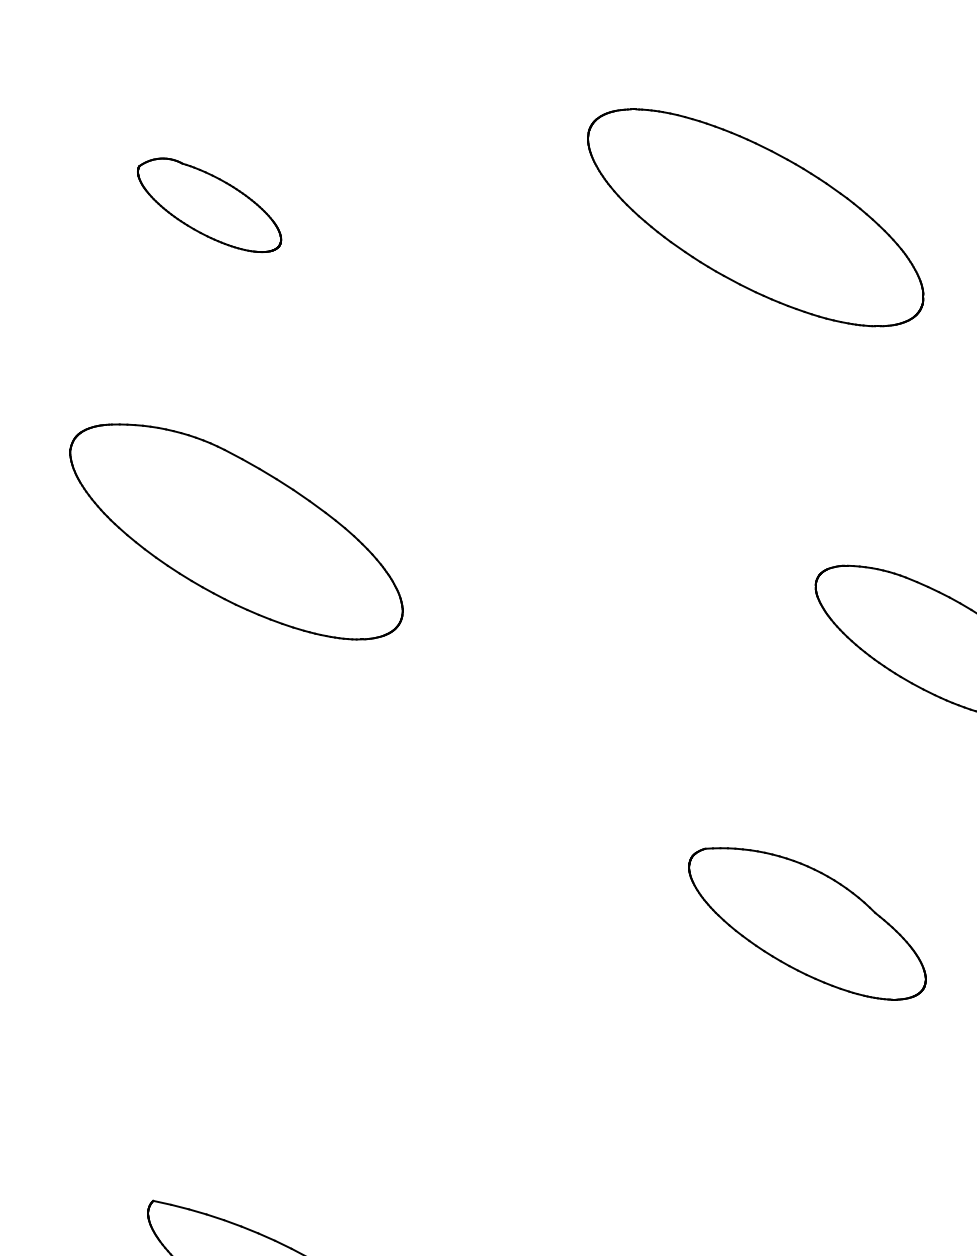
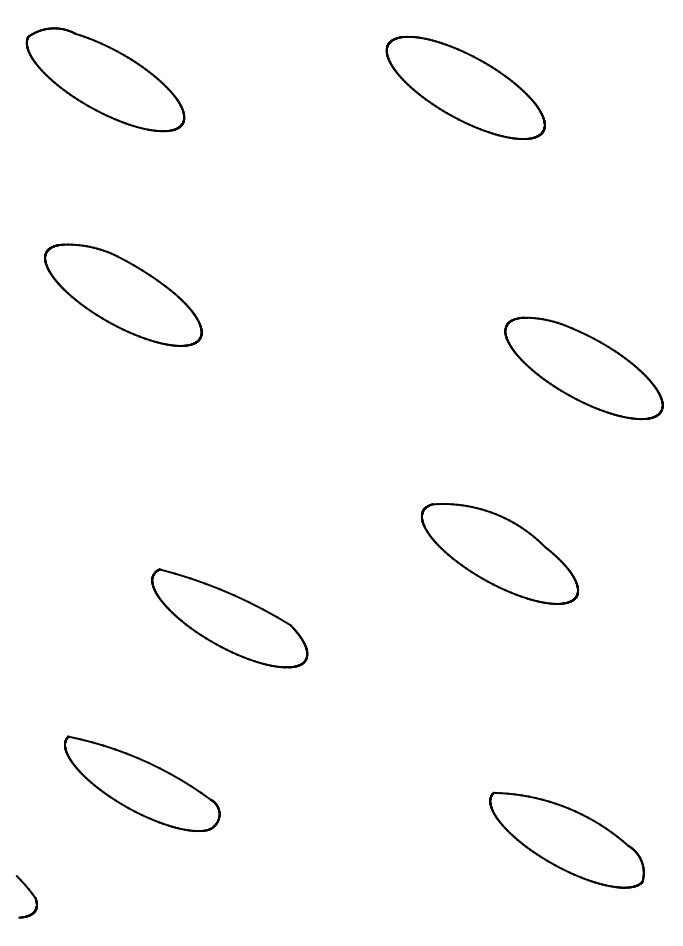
part: (209, 204) -> (105, 79), size x1.67
part: (755, 216) -> (465, 87), size x0.71
part: (236, 530) -> (123, 294), size x0.71
part: (397, 1021) -> (229, 618), added

